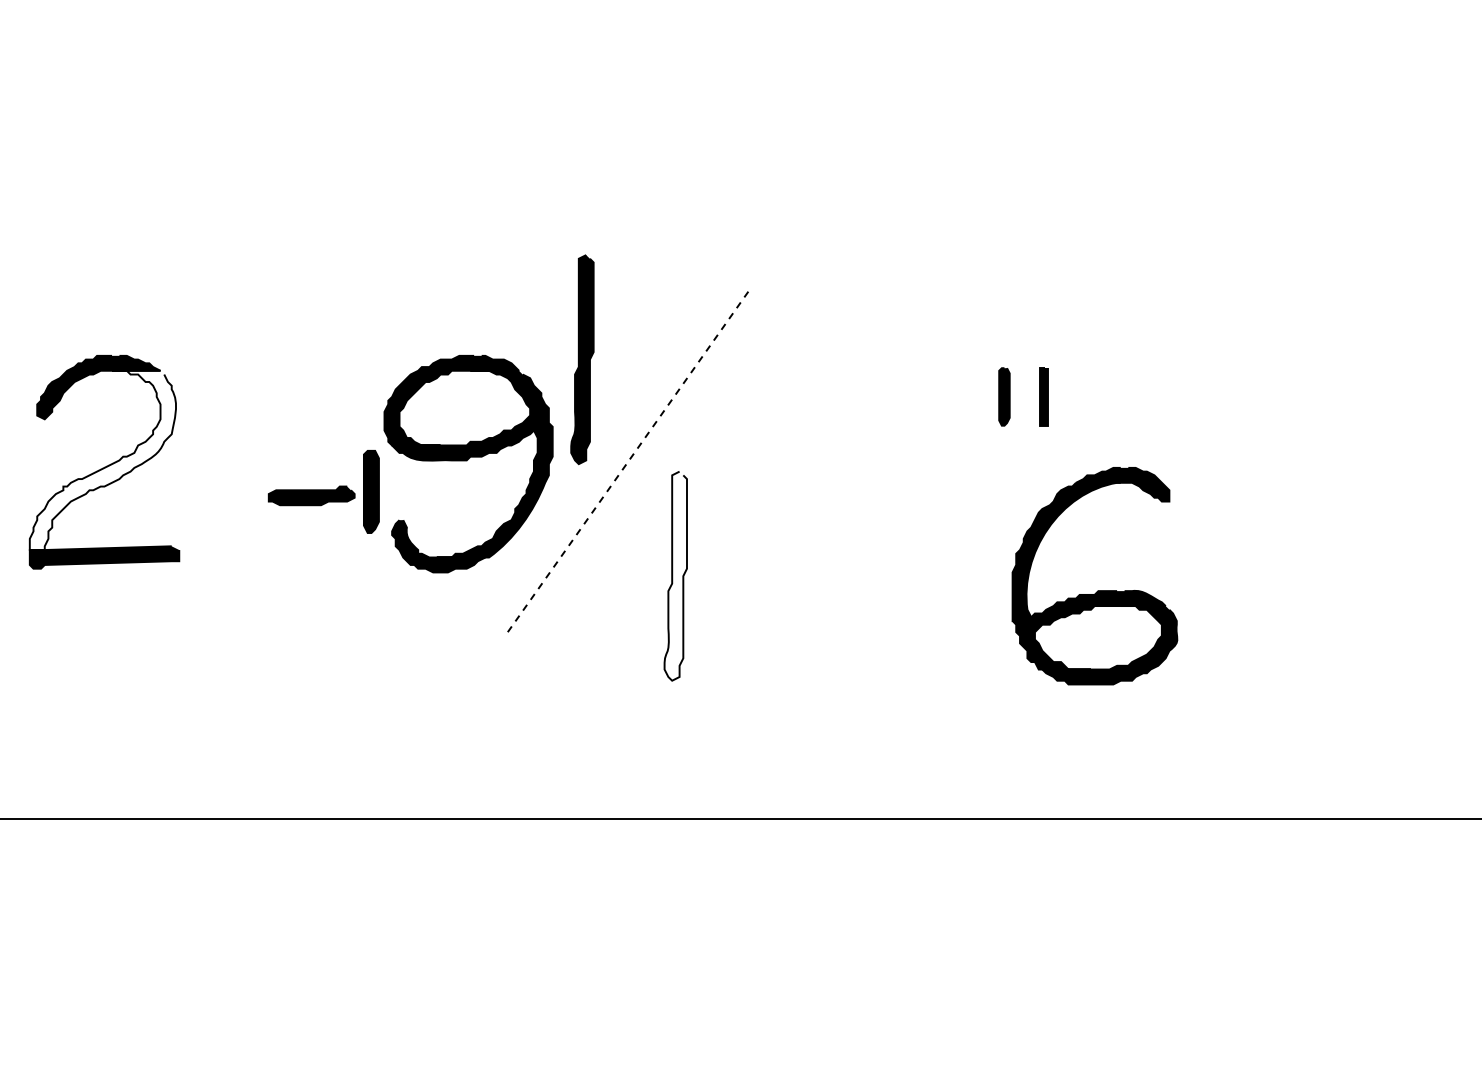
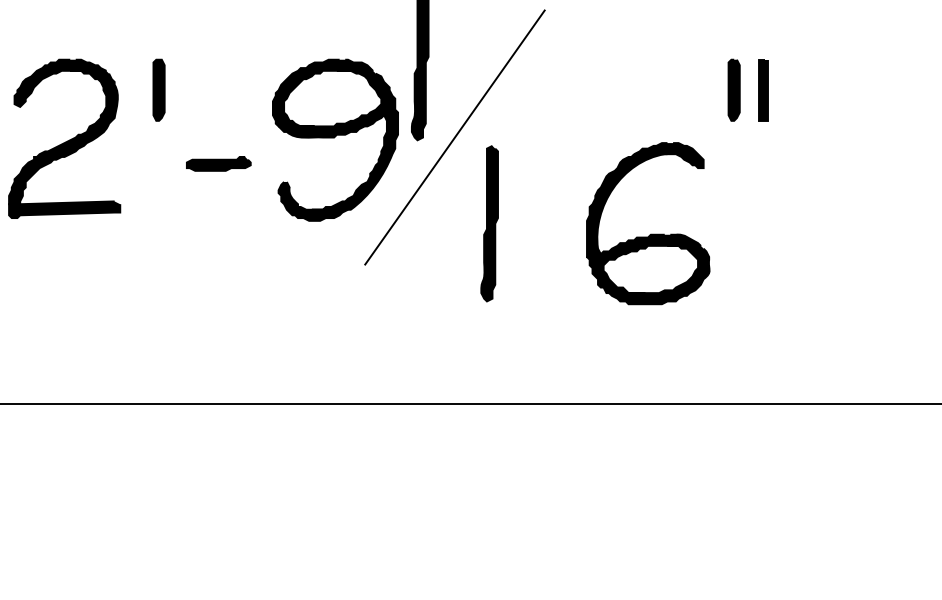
part: (1004, 396) -> (734, 89), size x1.43
part: (1043, 396) -> (763, 89), size x1.43
fill: (102, 460) -> (63, 137), added
line: (629, 460) -> (455, 137), dashed -> solid
part: (371, 491) -> (159, 89), moved
fill: (675, 575) -> (489, 223), added
part: (1097, 590) -> (650, 234), moved

